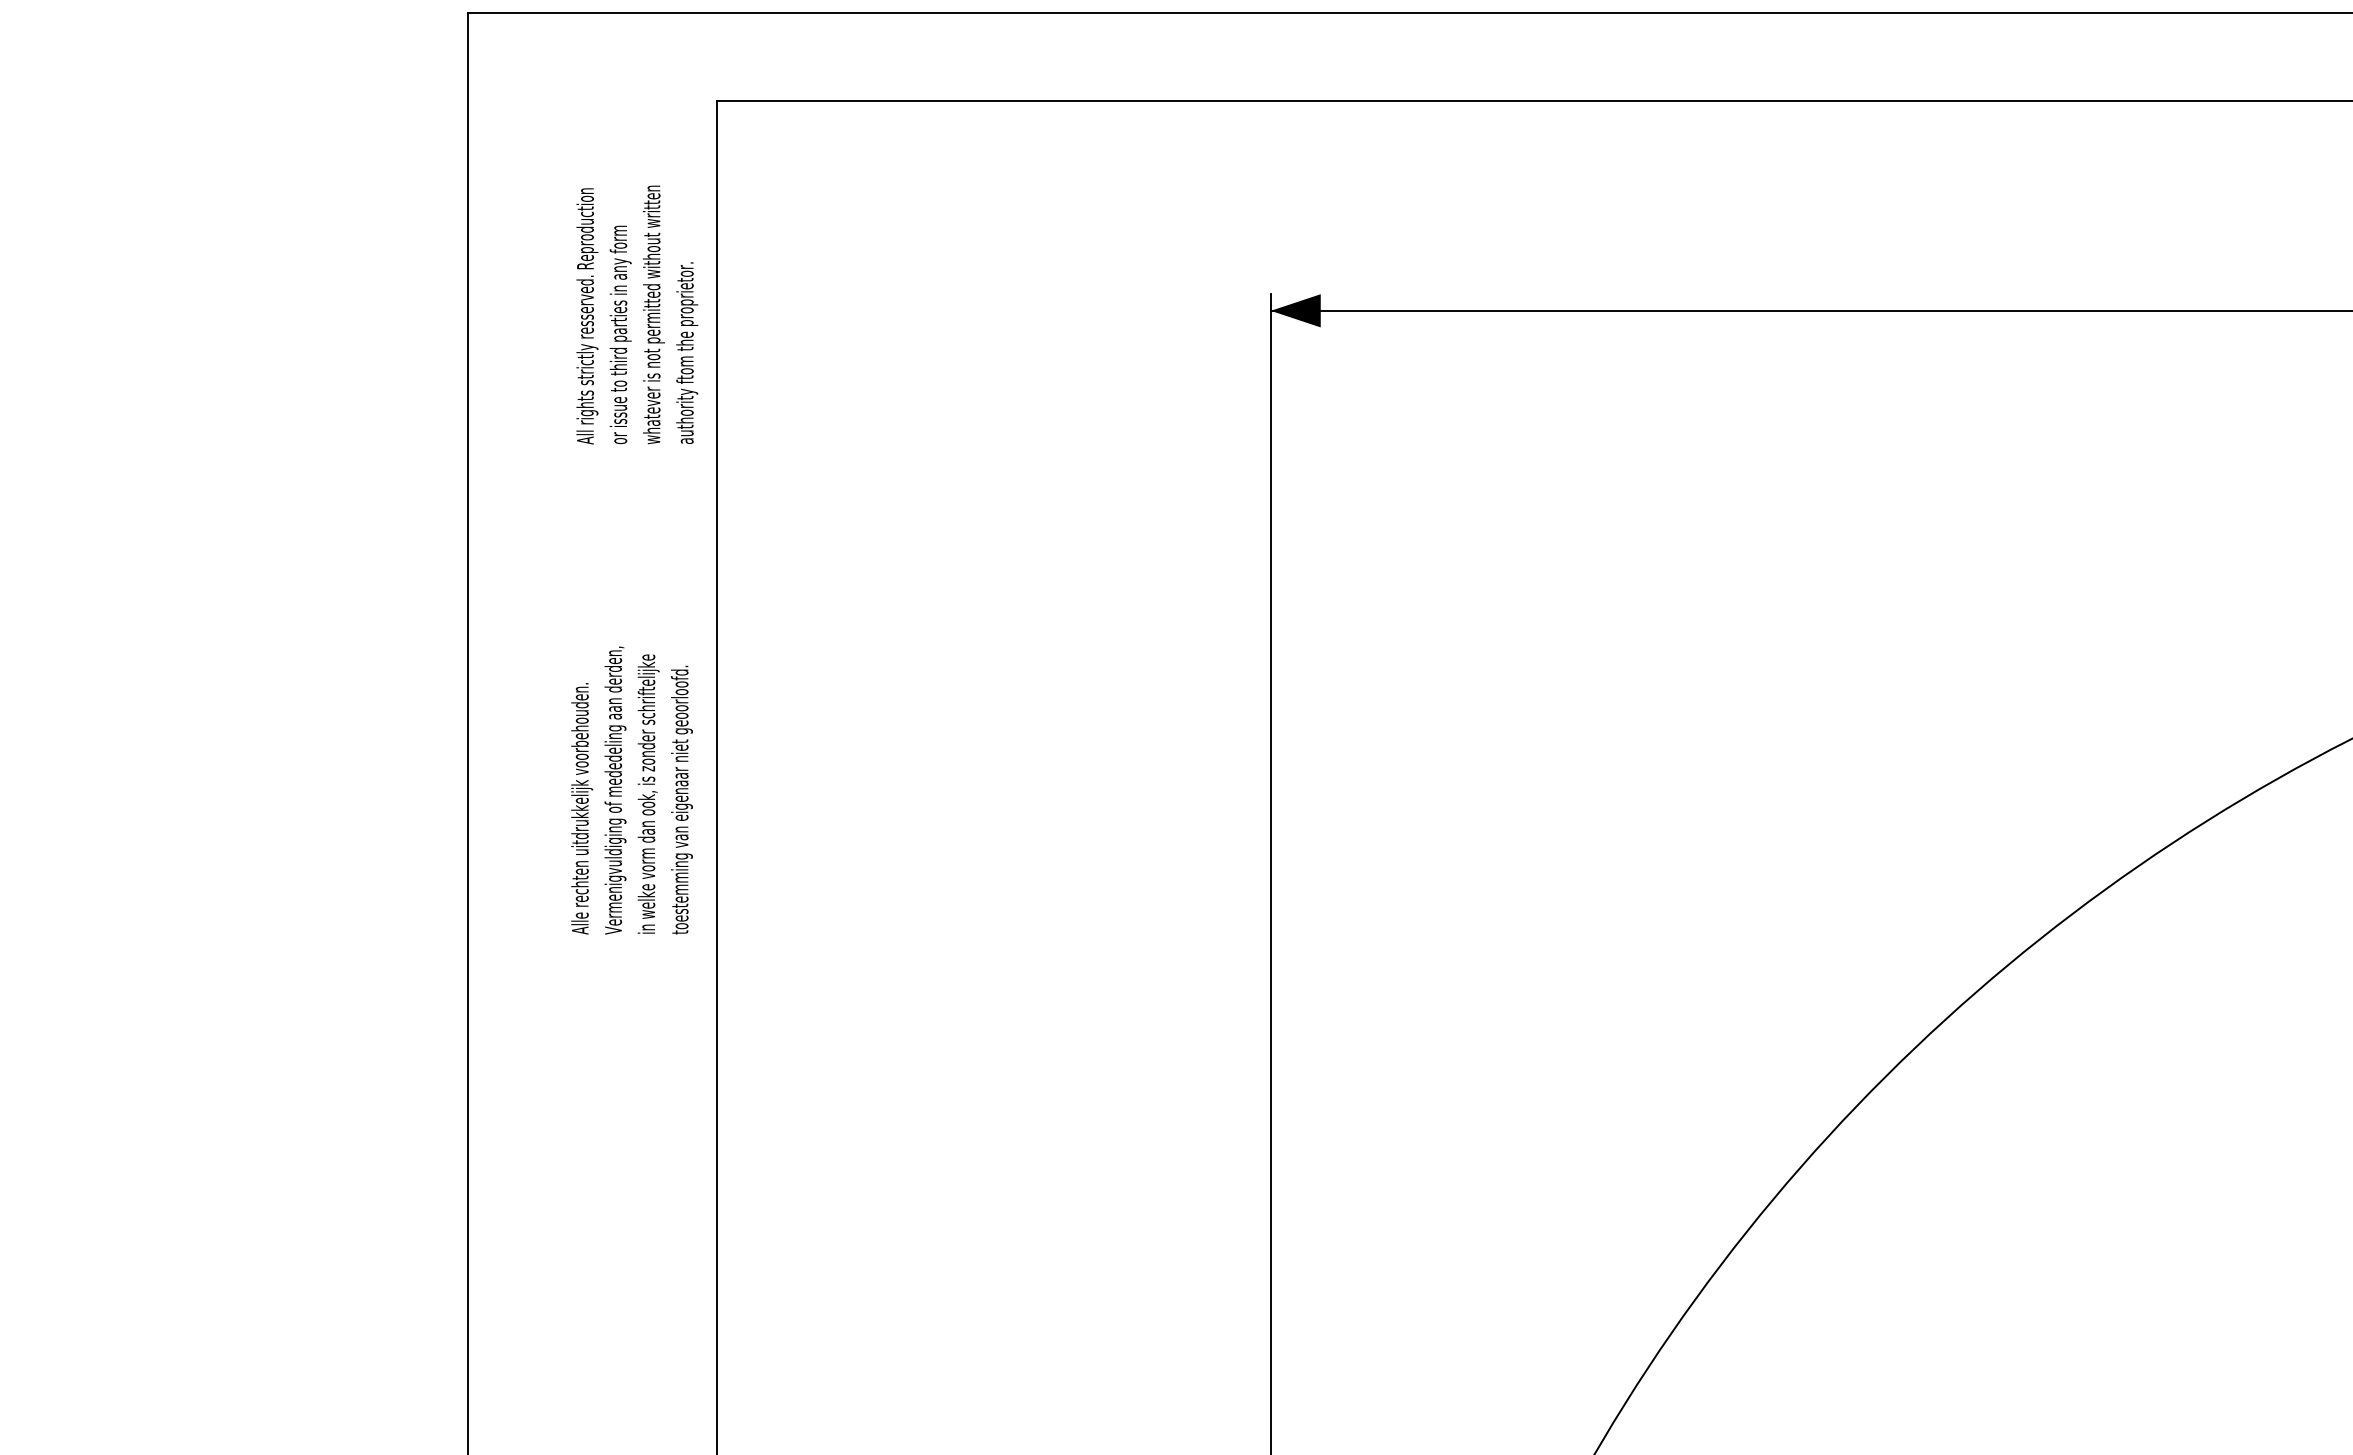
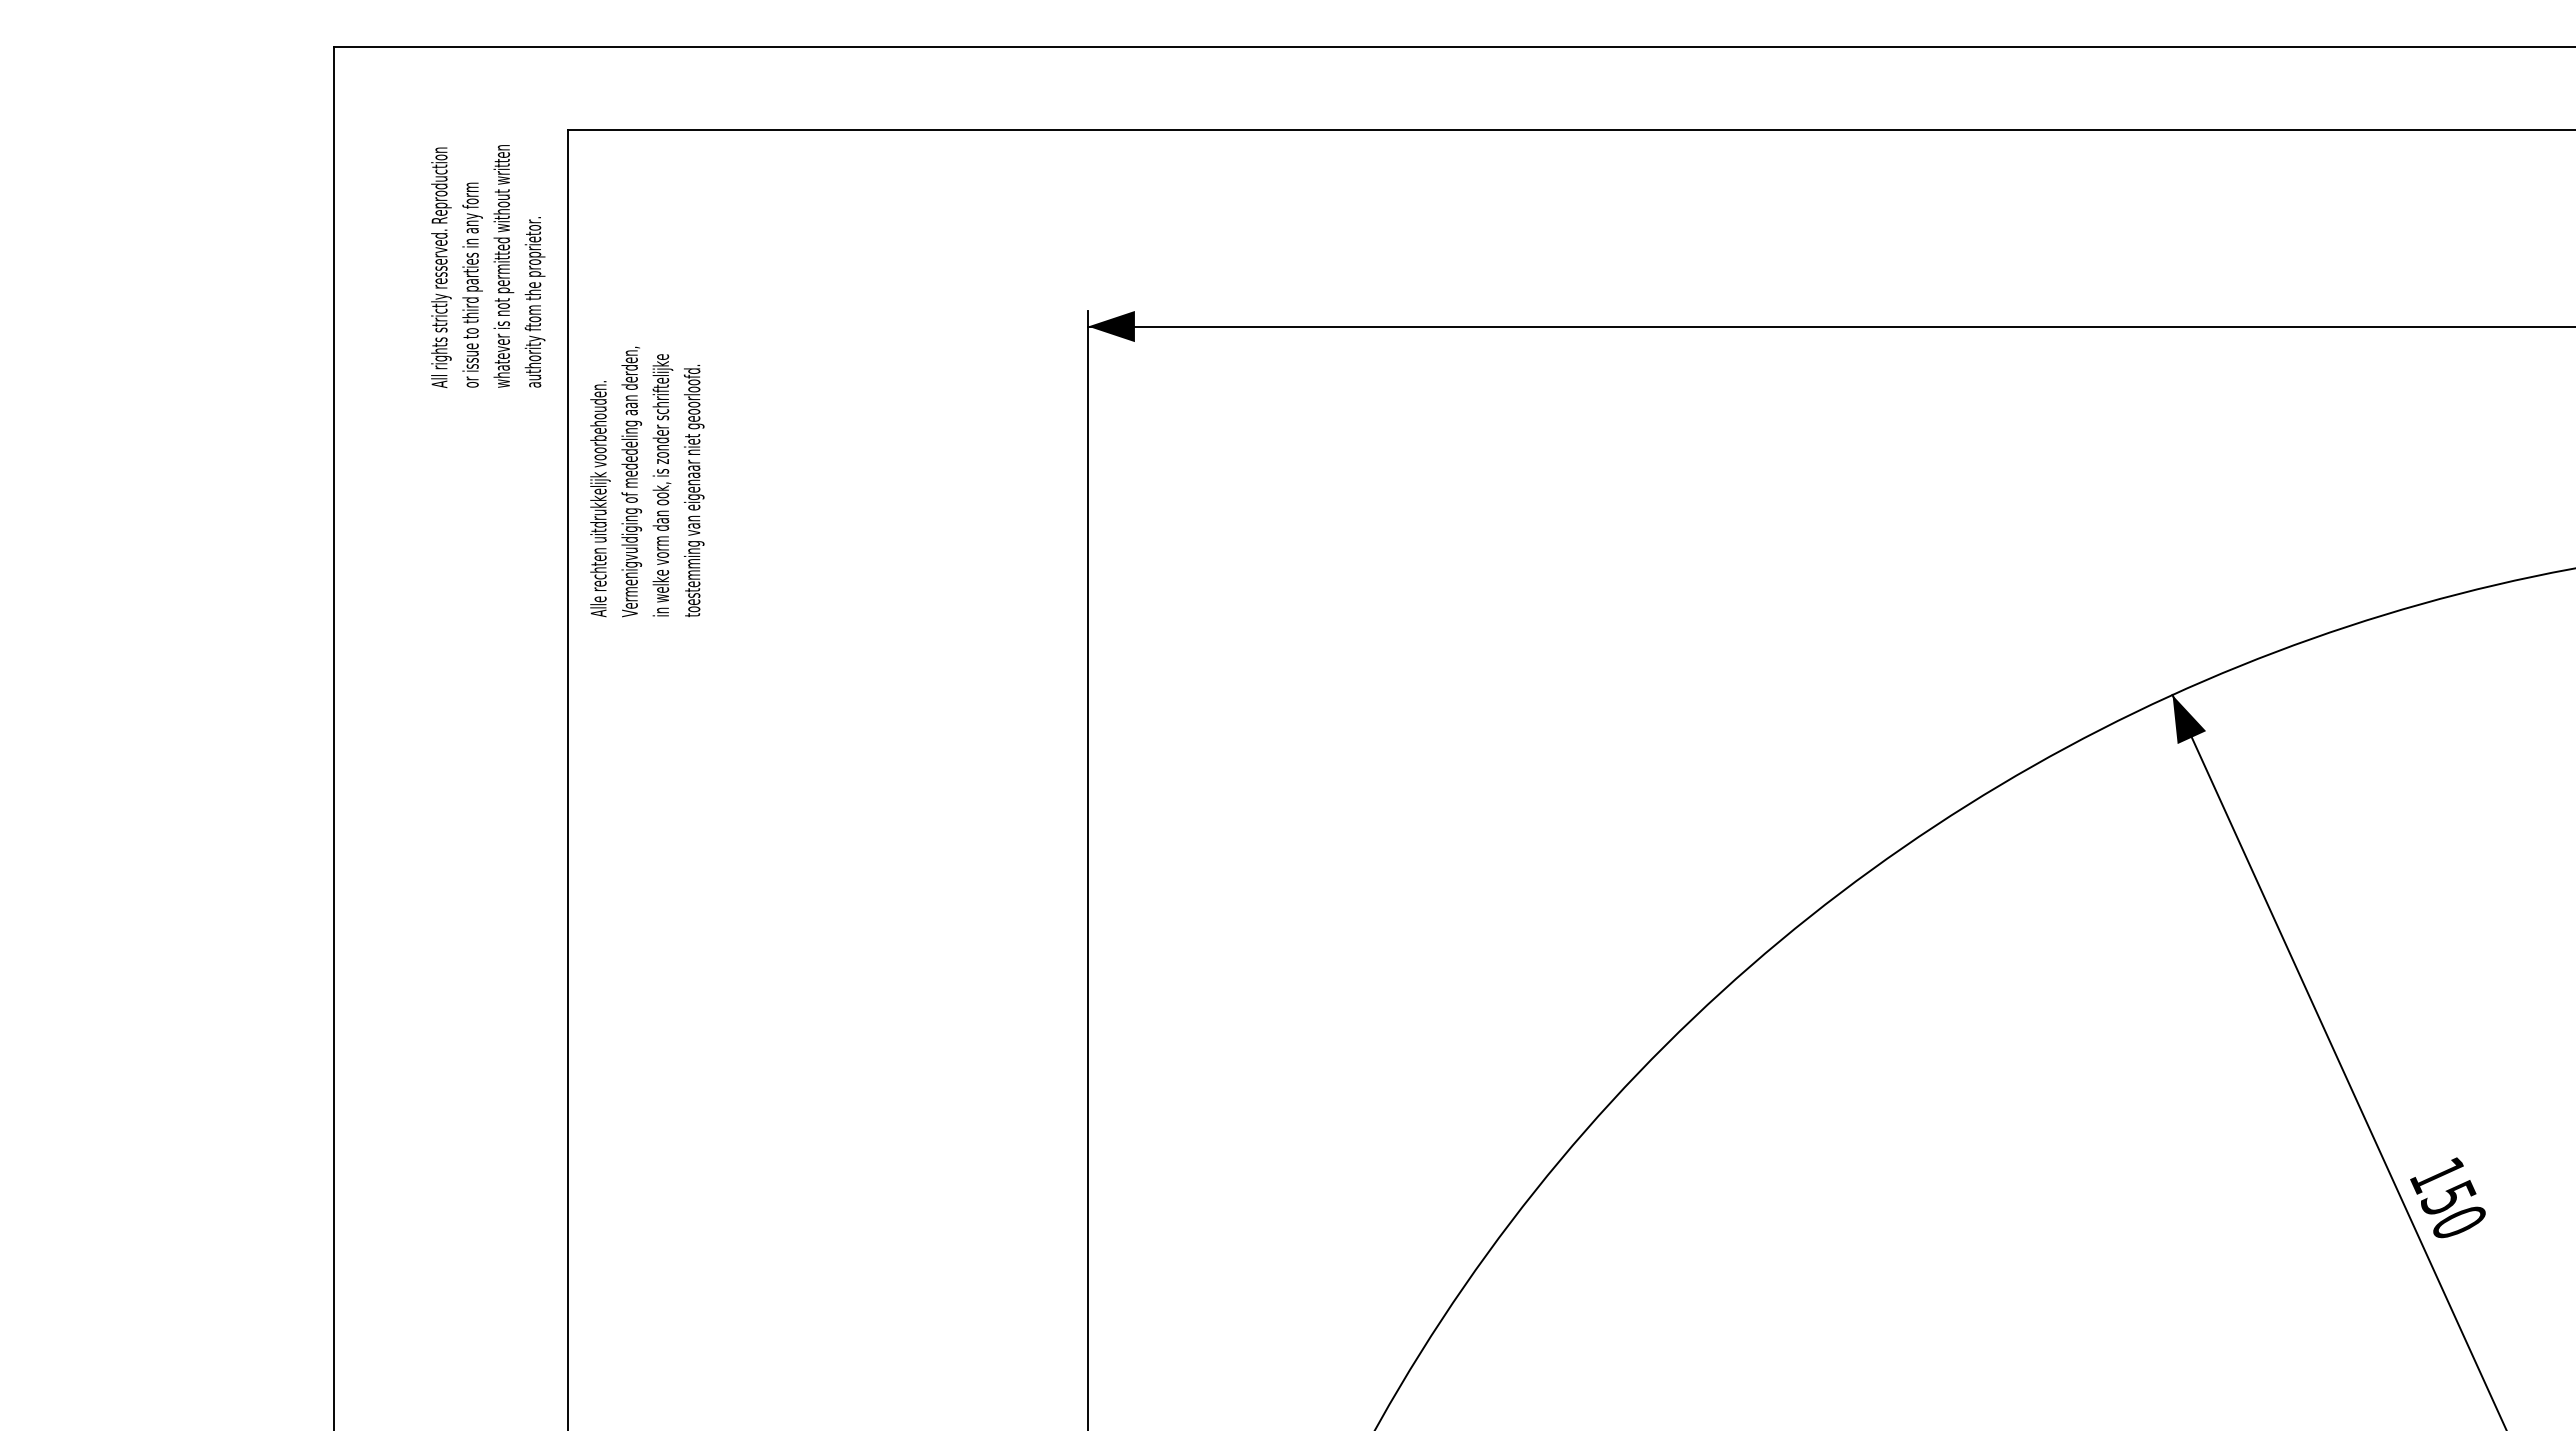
text: (637, 315) -> (488, 266), moved
text: (632, 790) -> (647, 481), moved

